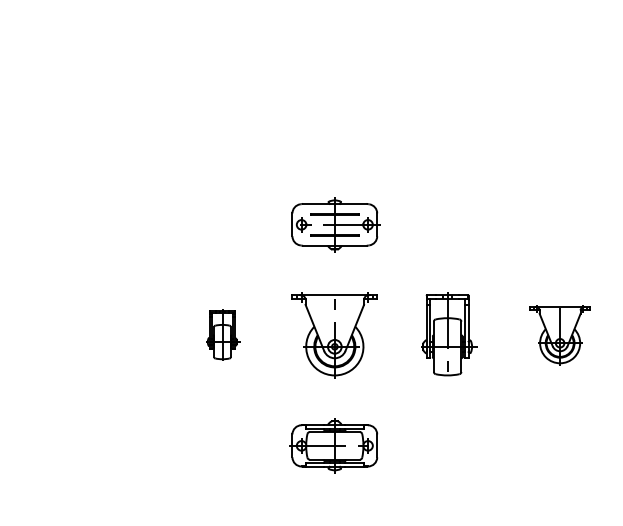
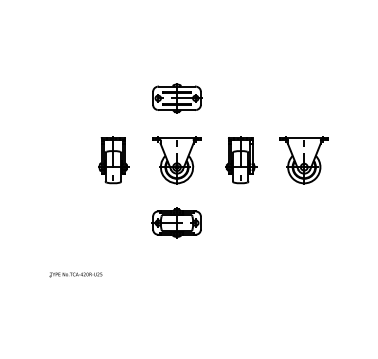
part: (222, 334) -> (113, 160), size x1.67
part: (558, 334) -> (303, 160), size x1.43

